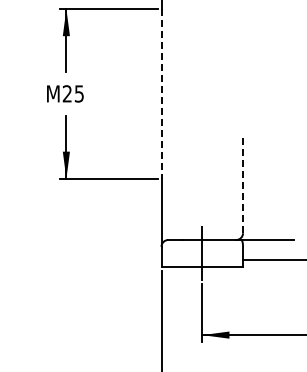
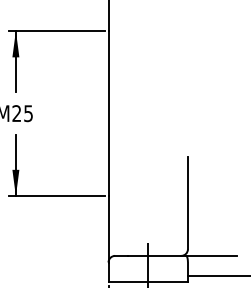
line: (161, 93) -> (108, 113), dashed -> solid
line: (243, 185) -> (188, 202), dashed -> solid

